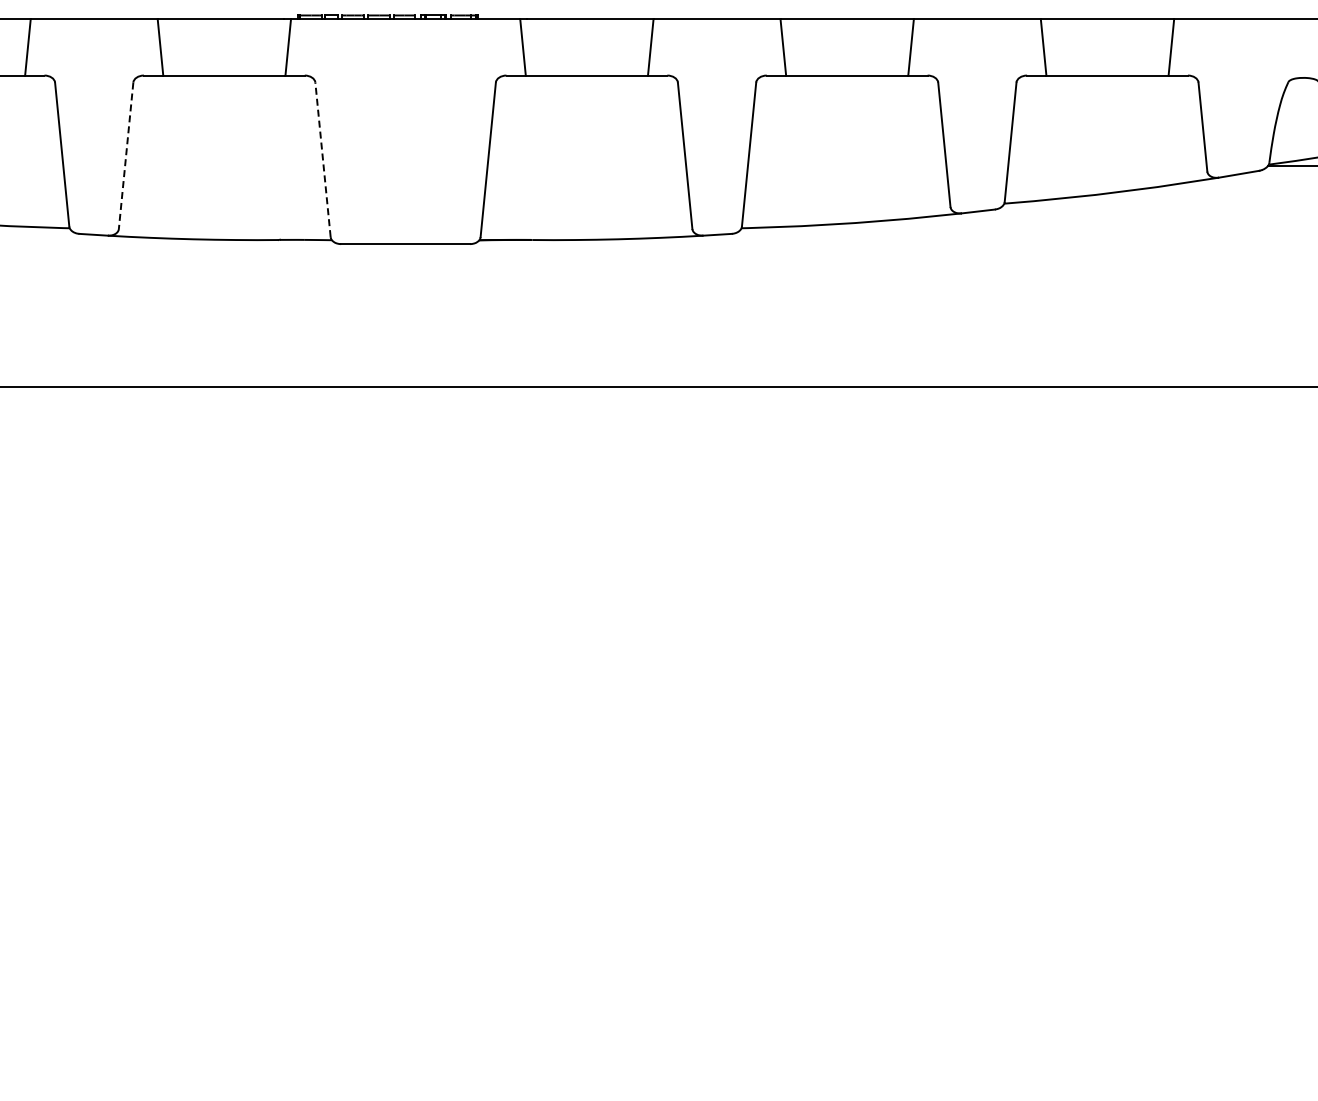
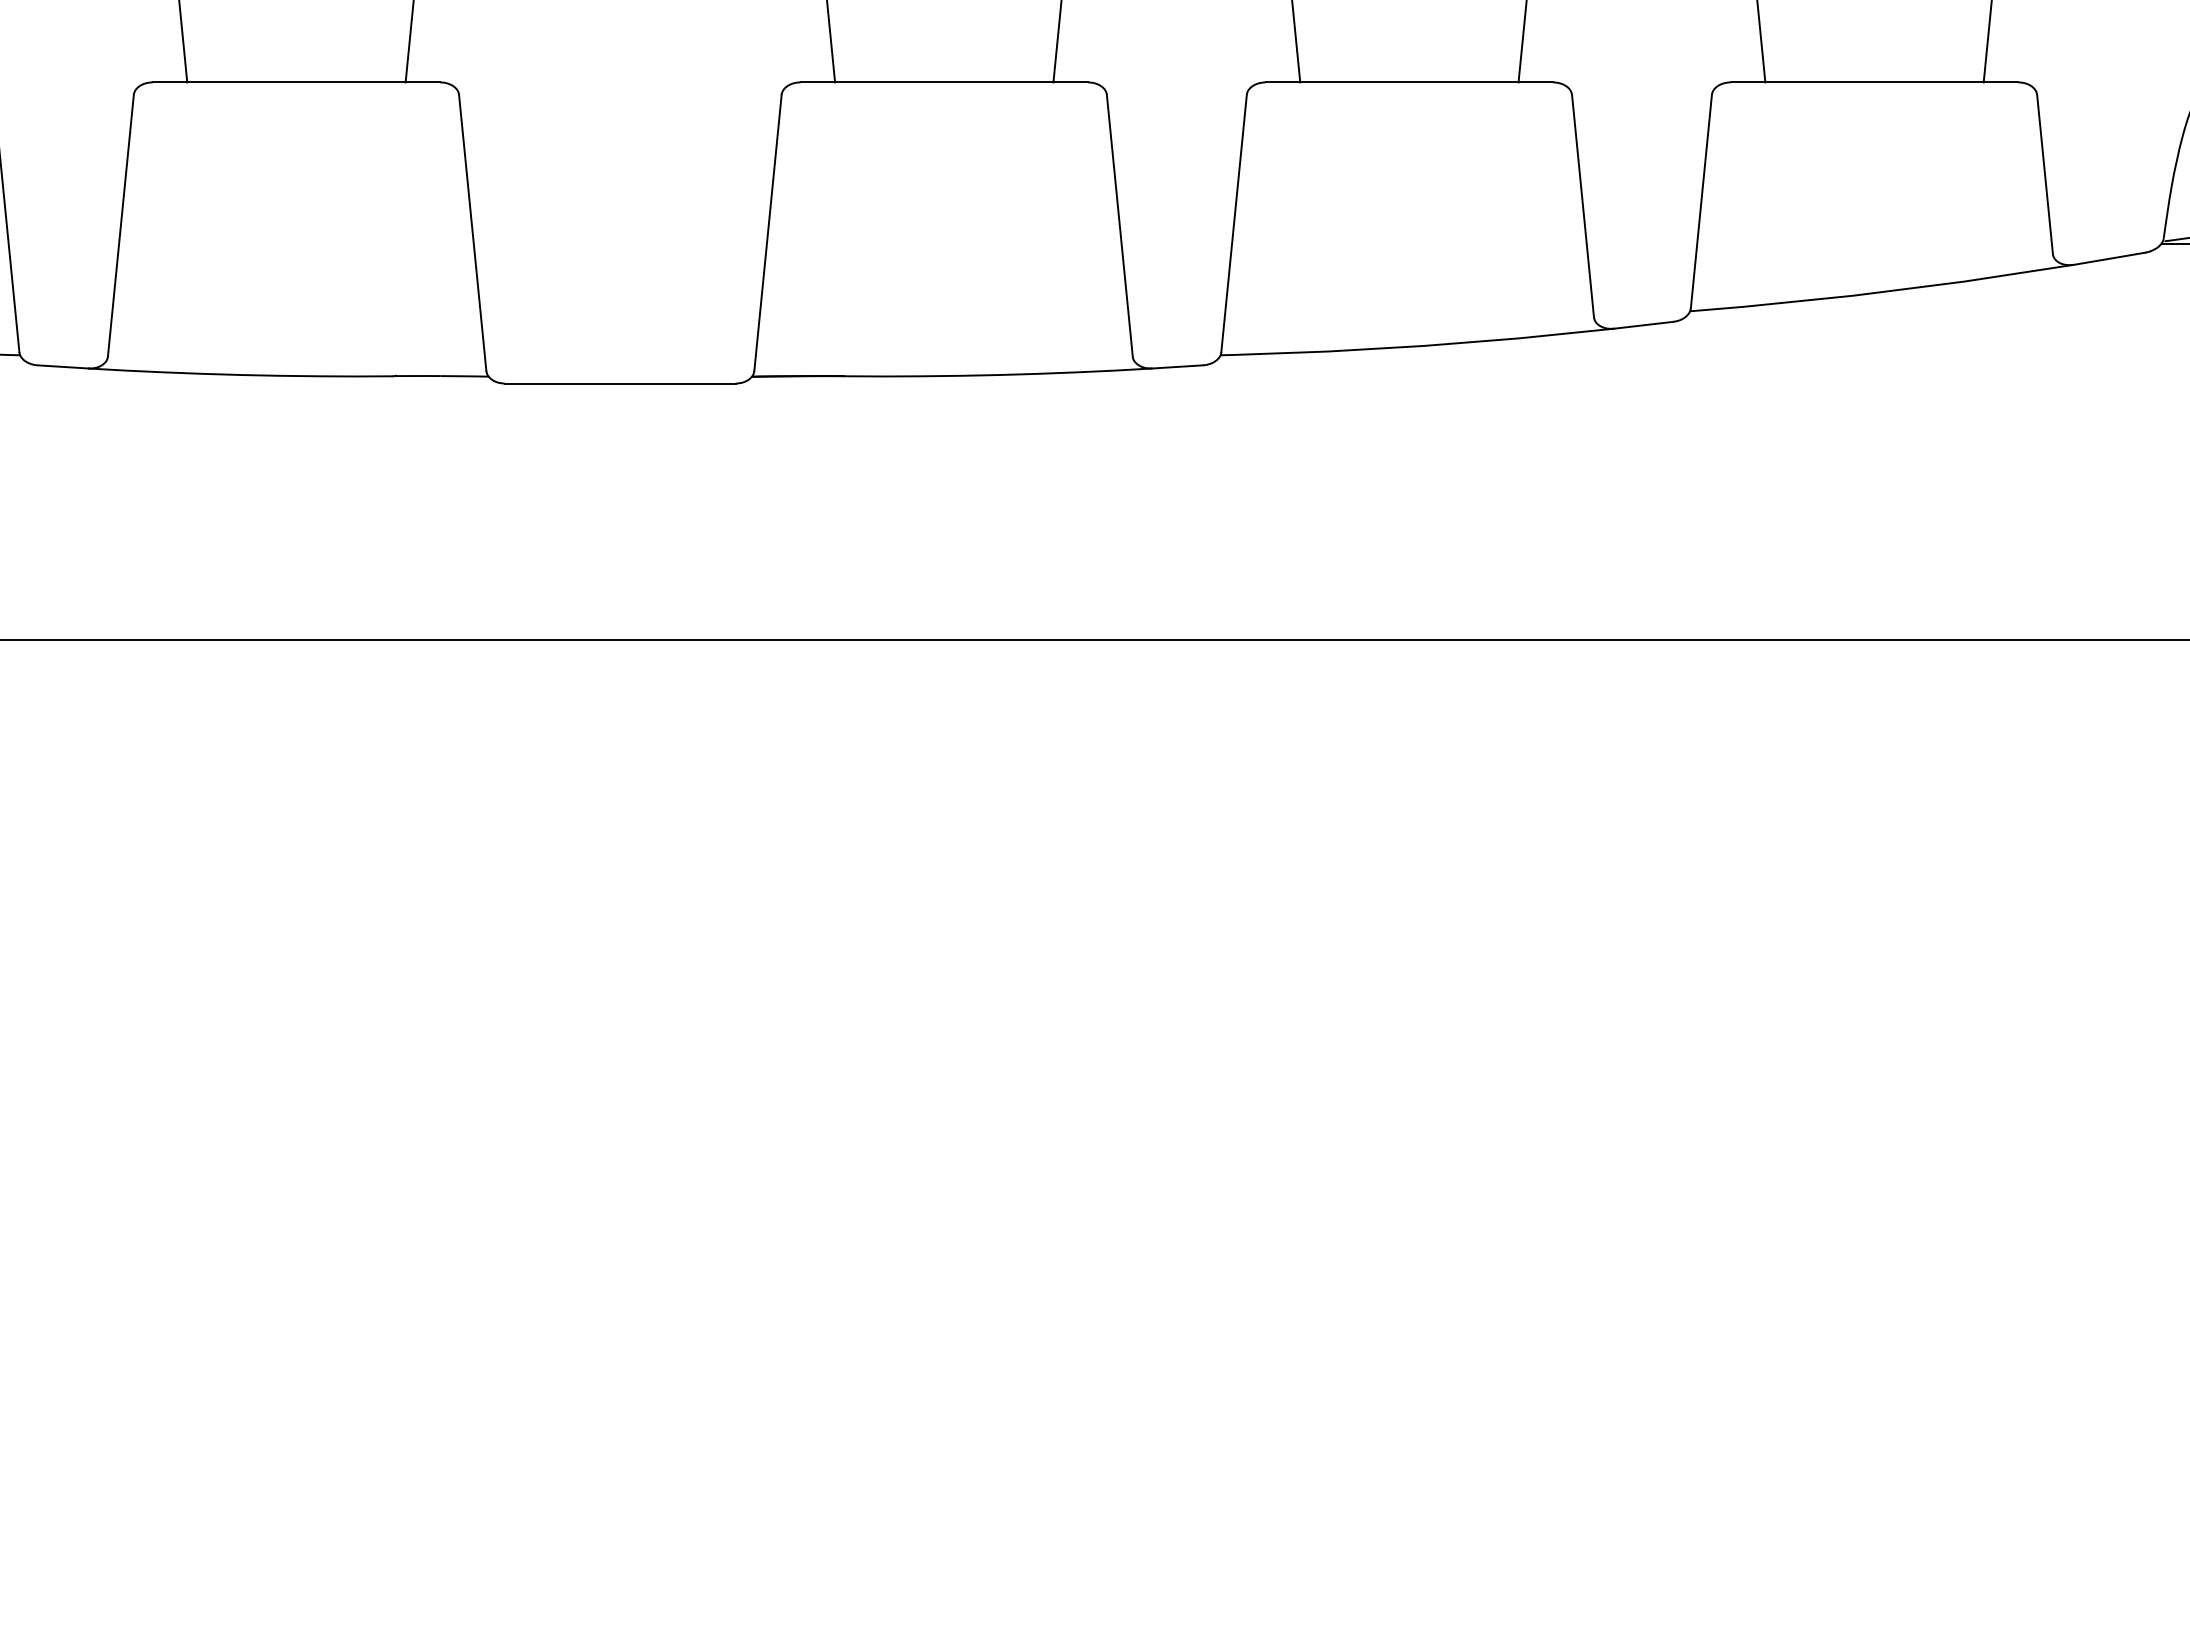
line: (126, 155) -> (121, 225), dashed -> solid
line: (323, 159) -> (473, 232), dashed -> solid

